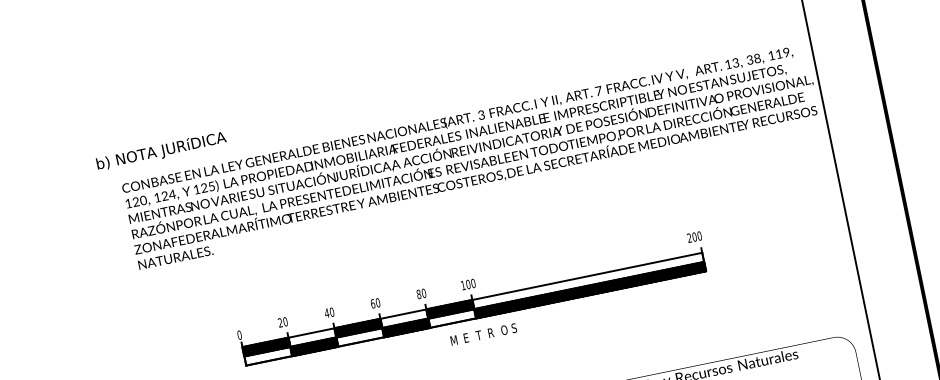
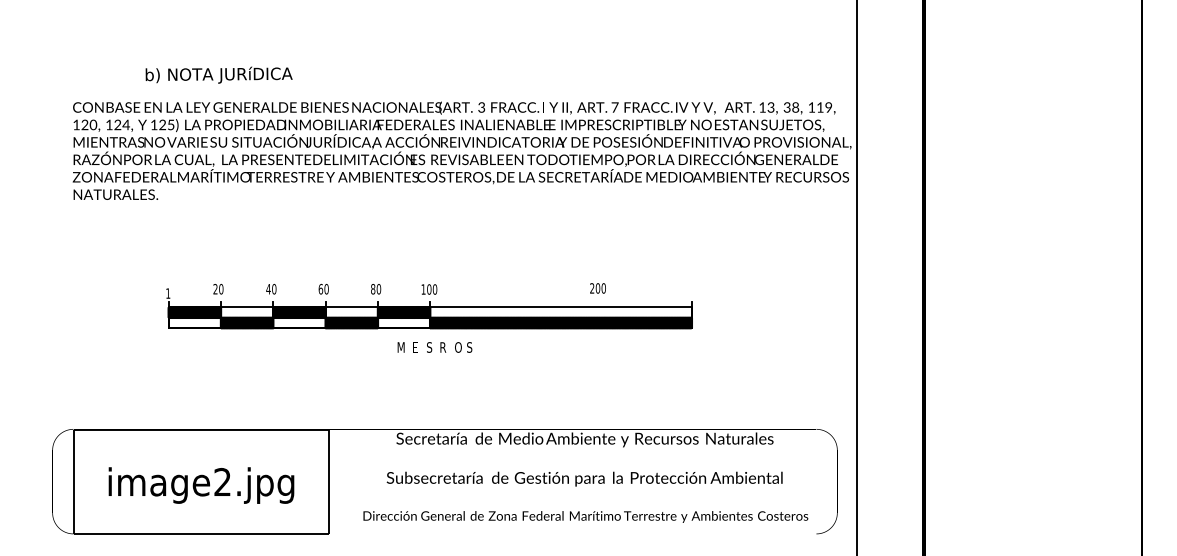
text: (160, 150) -> (218, 74), moved
text: (694, 237) -> (597, 288), moved
text: (239, 335) -> (168, 293), 0 -> 1
text: (478, 335) -> (429, 347), T -> S

